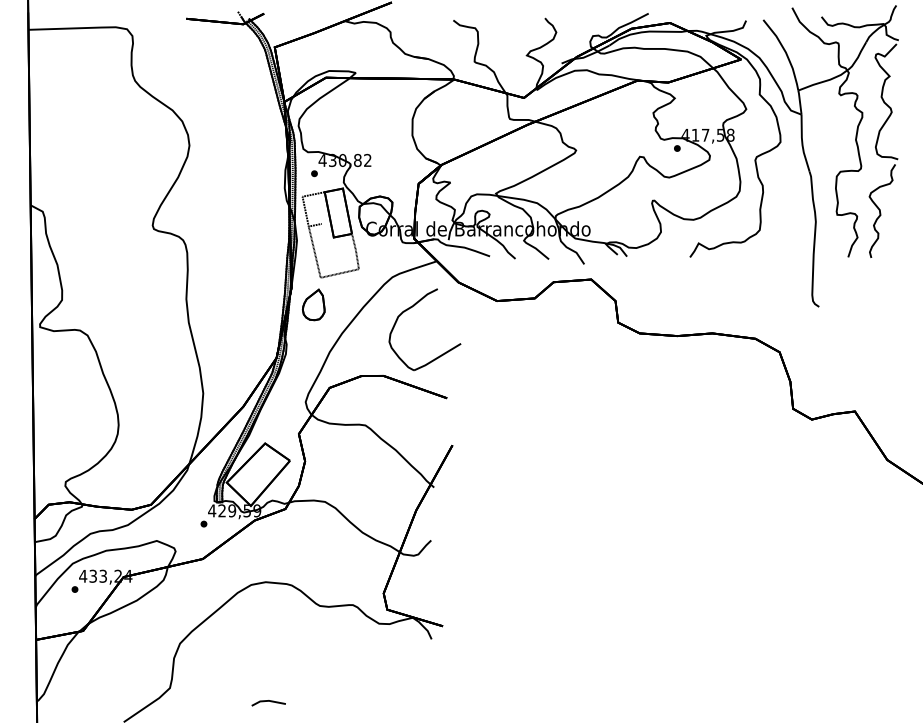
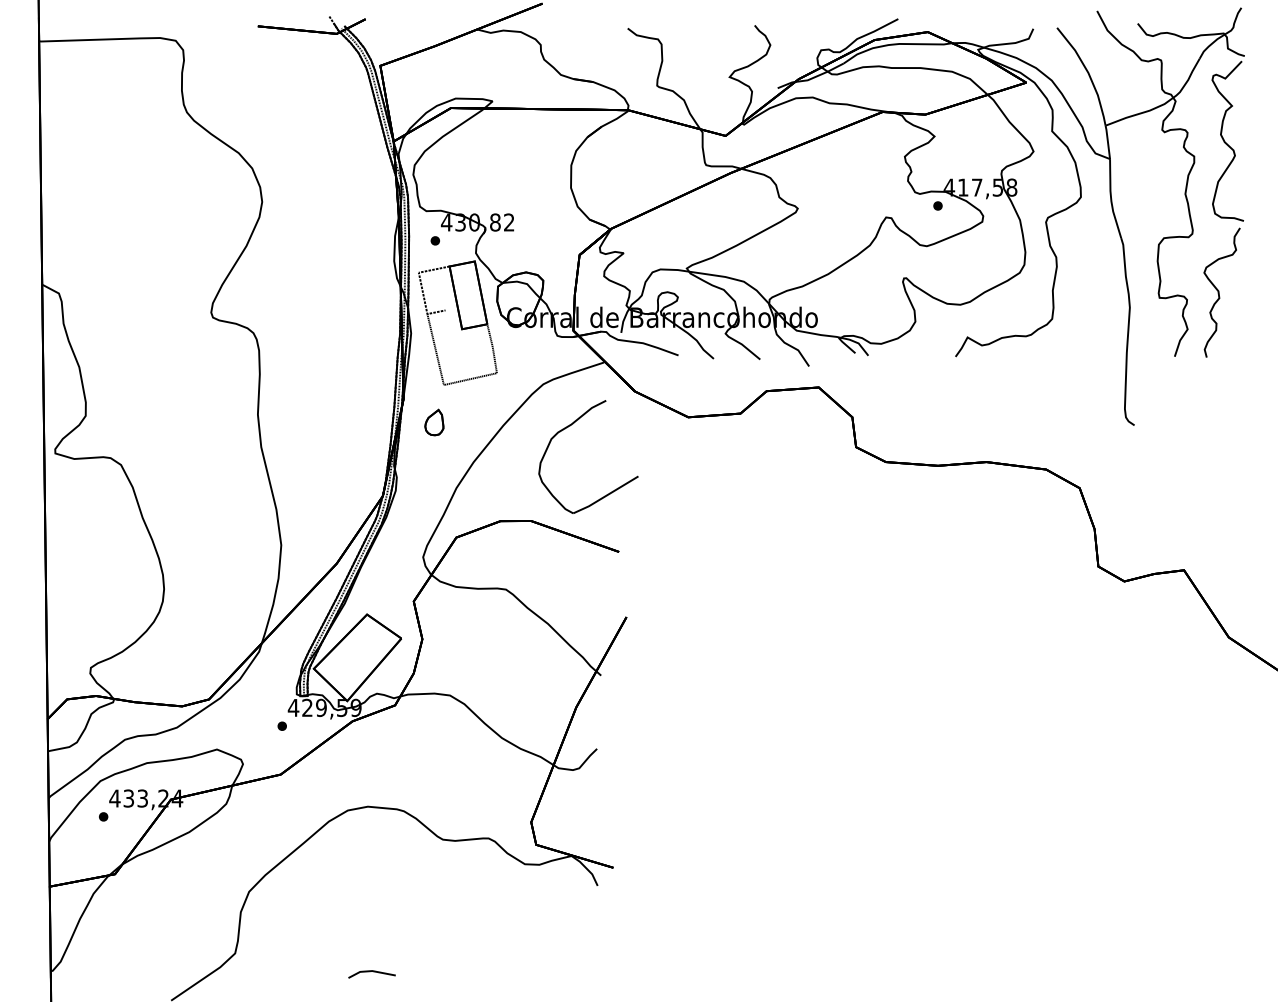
part: (313, 304) -> (434, 422), size x0.6

